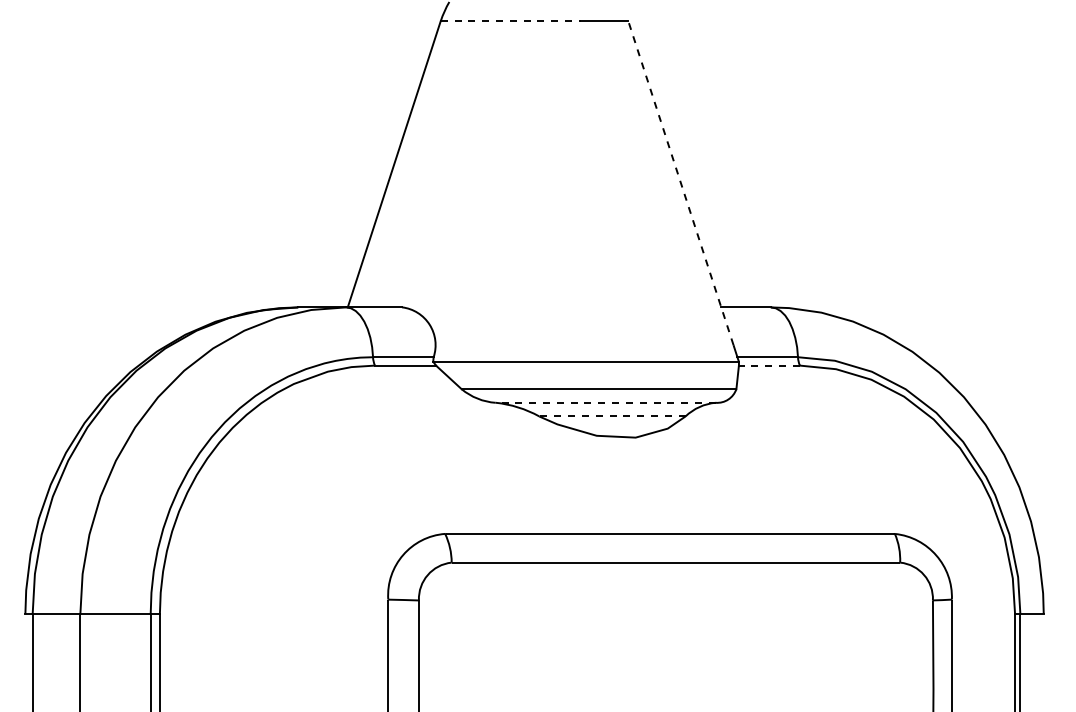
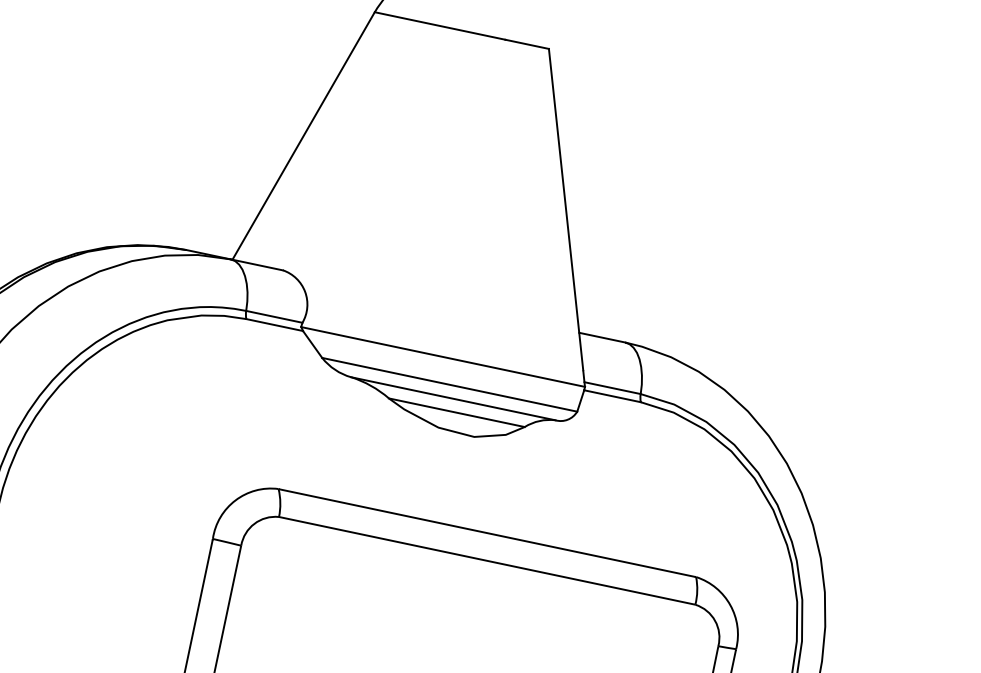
line: (511, 21) -> (440, 26), dashed -> solid
line: (680, 182) -> (565, 208), dashed -> solid
line: (768, 365) -> (611, 395), dashed -> solid
line: (605, 402) -> (453, 398), dashed -> solid
line: (611, 416) -> (455, 412), dashed -> solid

